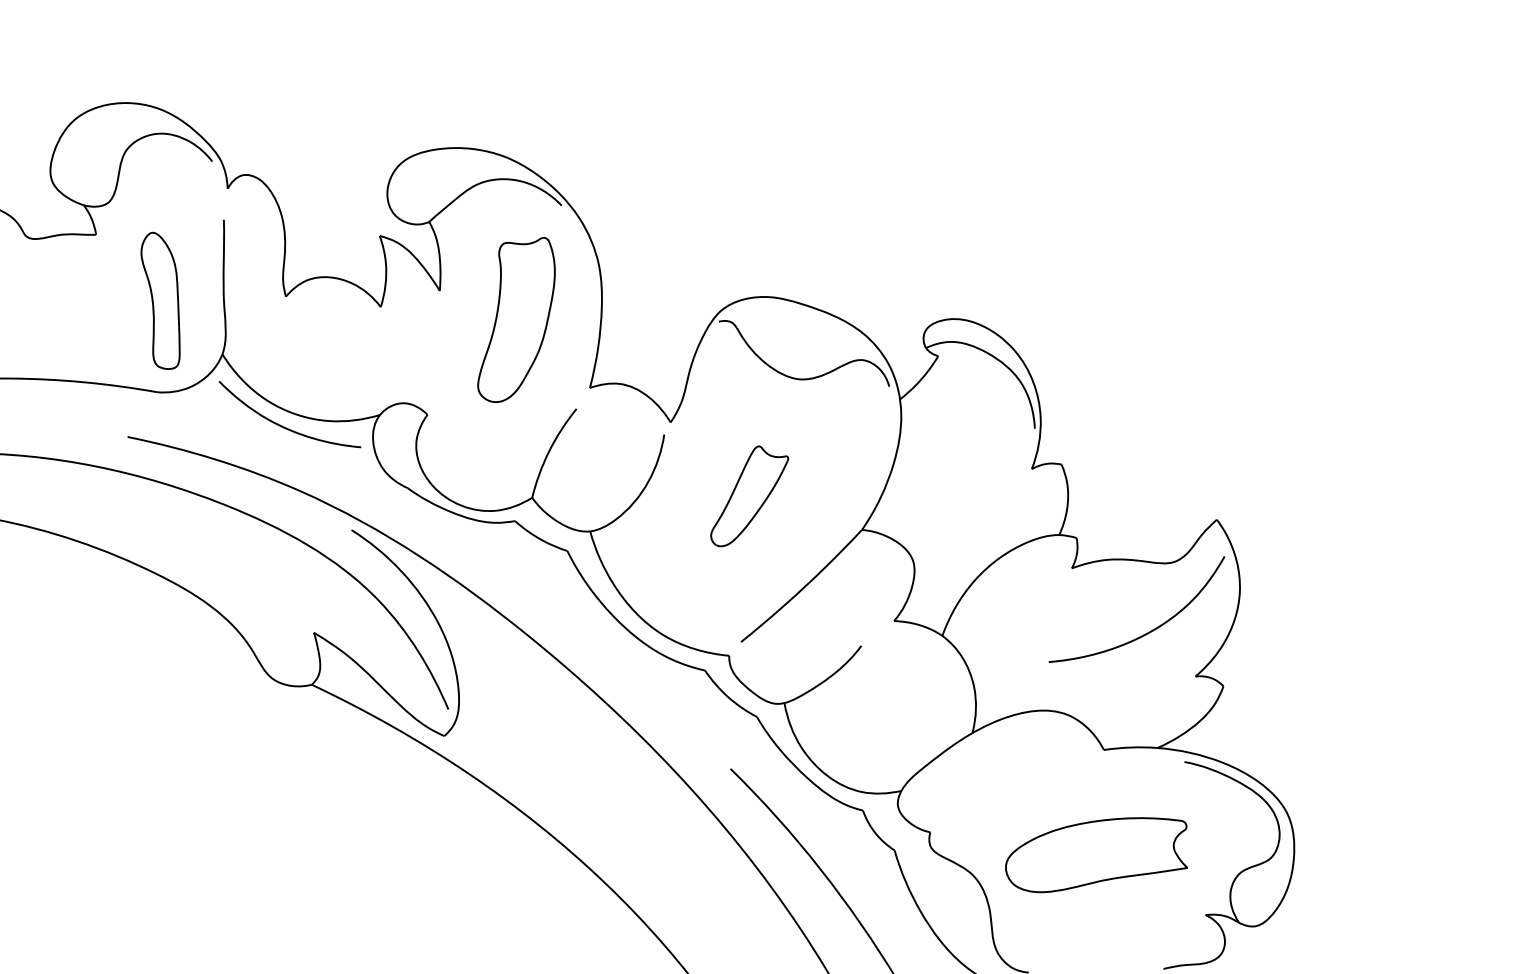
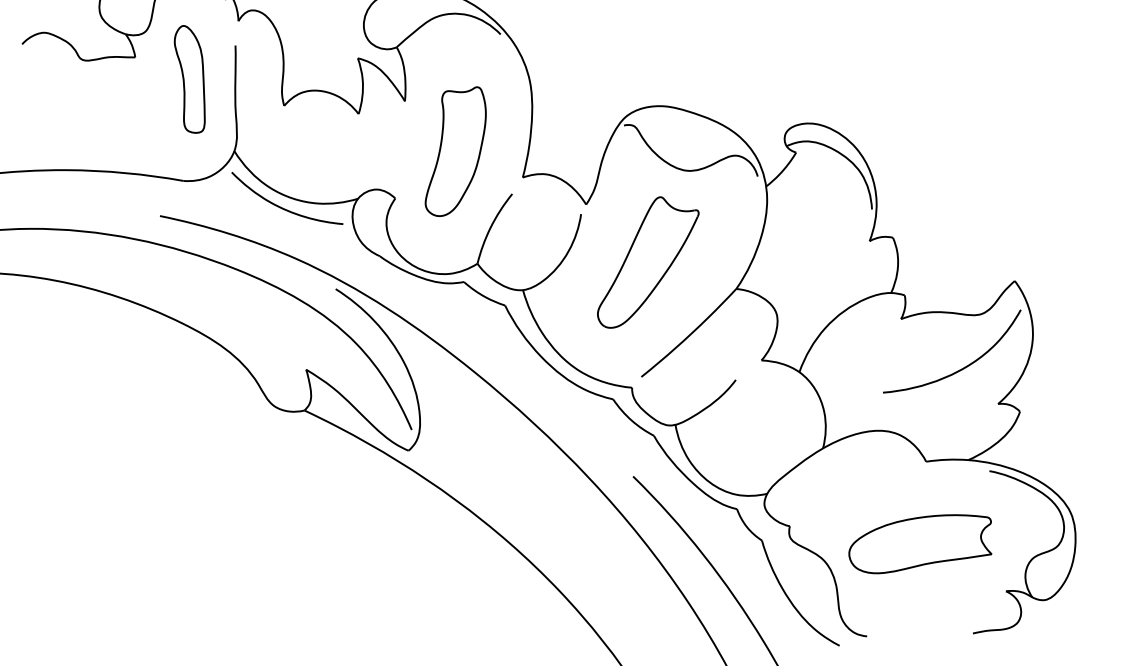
part: (160, 300) -> (189, 79), moved
part: (516, 319) -> (455, 151), moved
part: (749, 496) -> (648, 262), size x1.67

